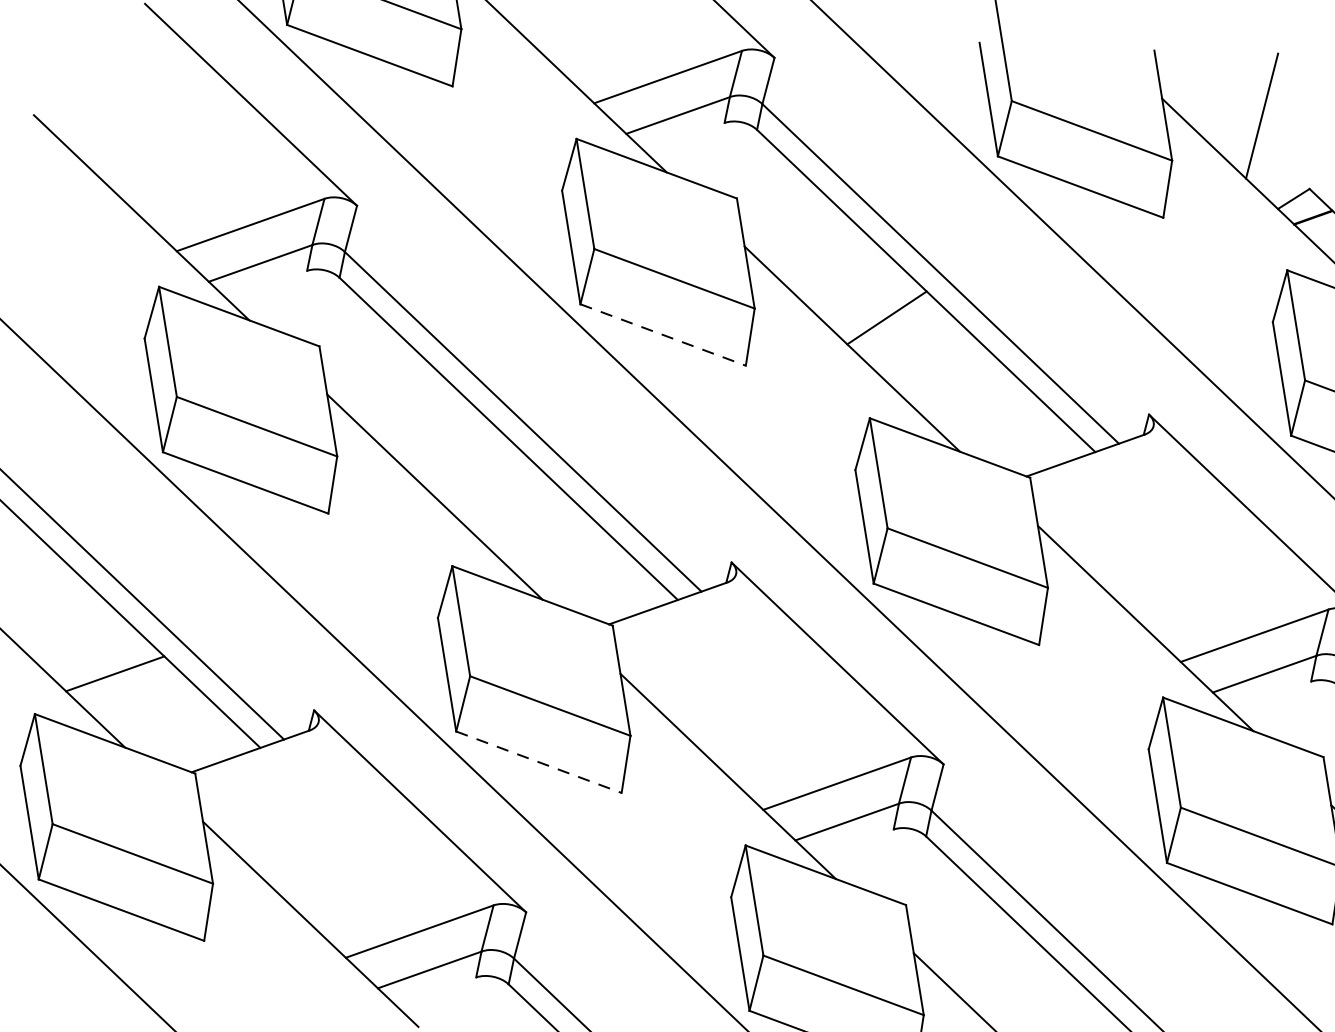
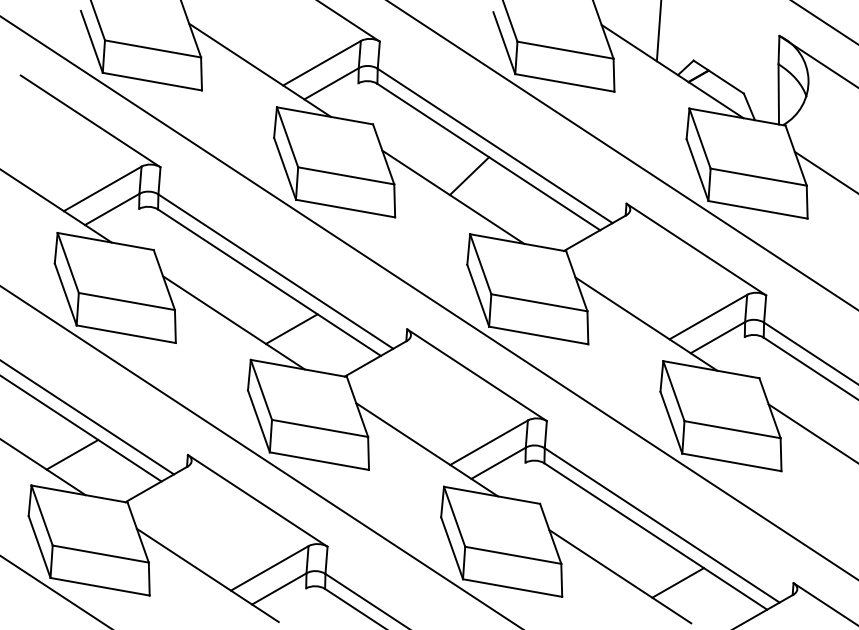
line: (664, 335) -> (346, 208), dashed -> solid
line: (532, 524) -> (291, 328), added
line: (538, 762) -> (319, 461), dashed -> solid

